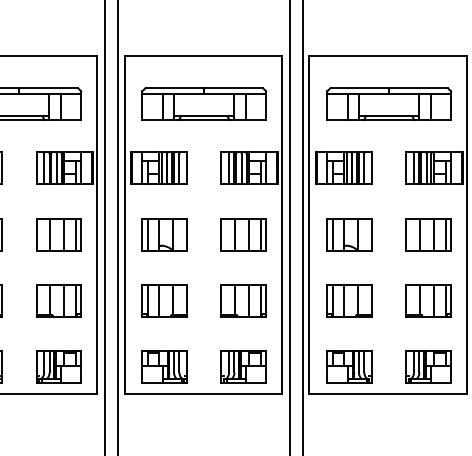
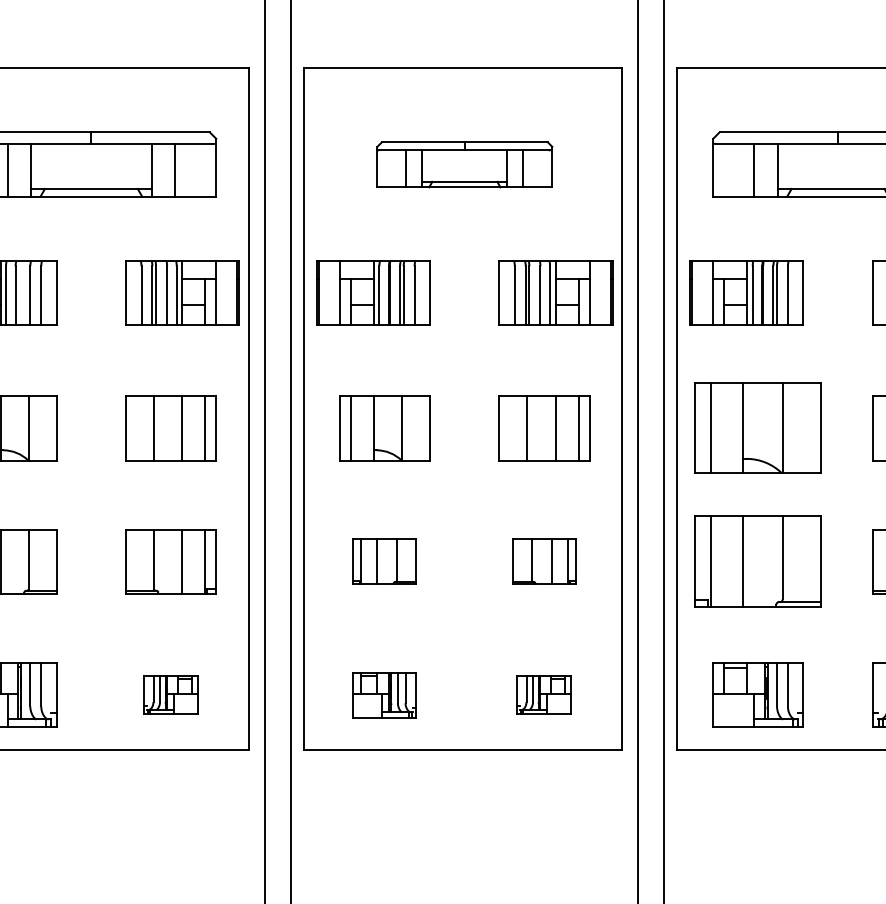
part: (204, 104) -> (465, 165), size x0.7
part: (349, 234) -> (757, 427), size x1.4
part: (164, 300) -> (384, 561), size x0.7
part: (243, 300) -> (543, 561), size x0.7
part: (349, 300) -> (757, 561), size x1.4
part: (58, 366) -> (170, 694), size x0.6
part: (164, 366) -> (384, 694), size x0.7
part: (243, 366) -> (543, 694), size x0.6

